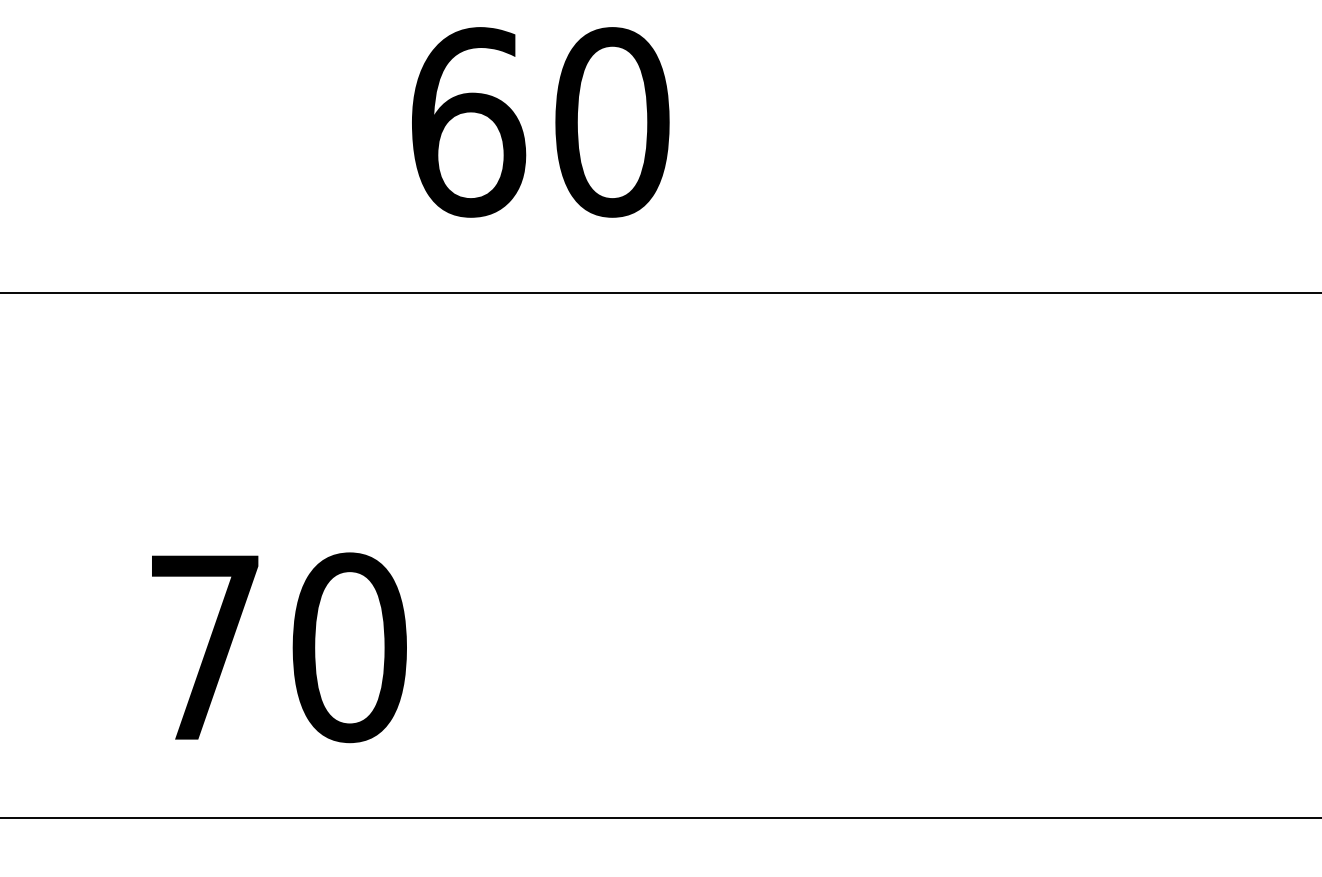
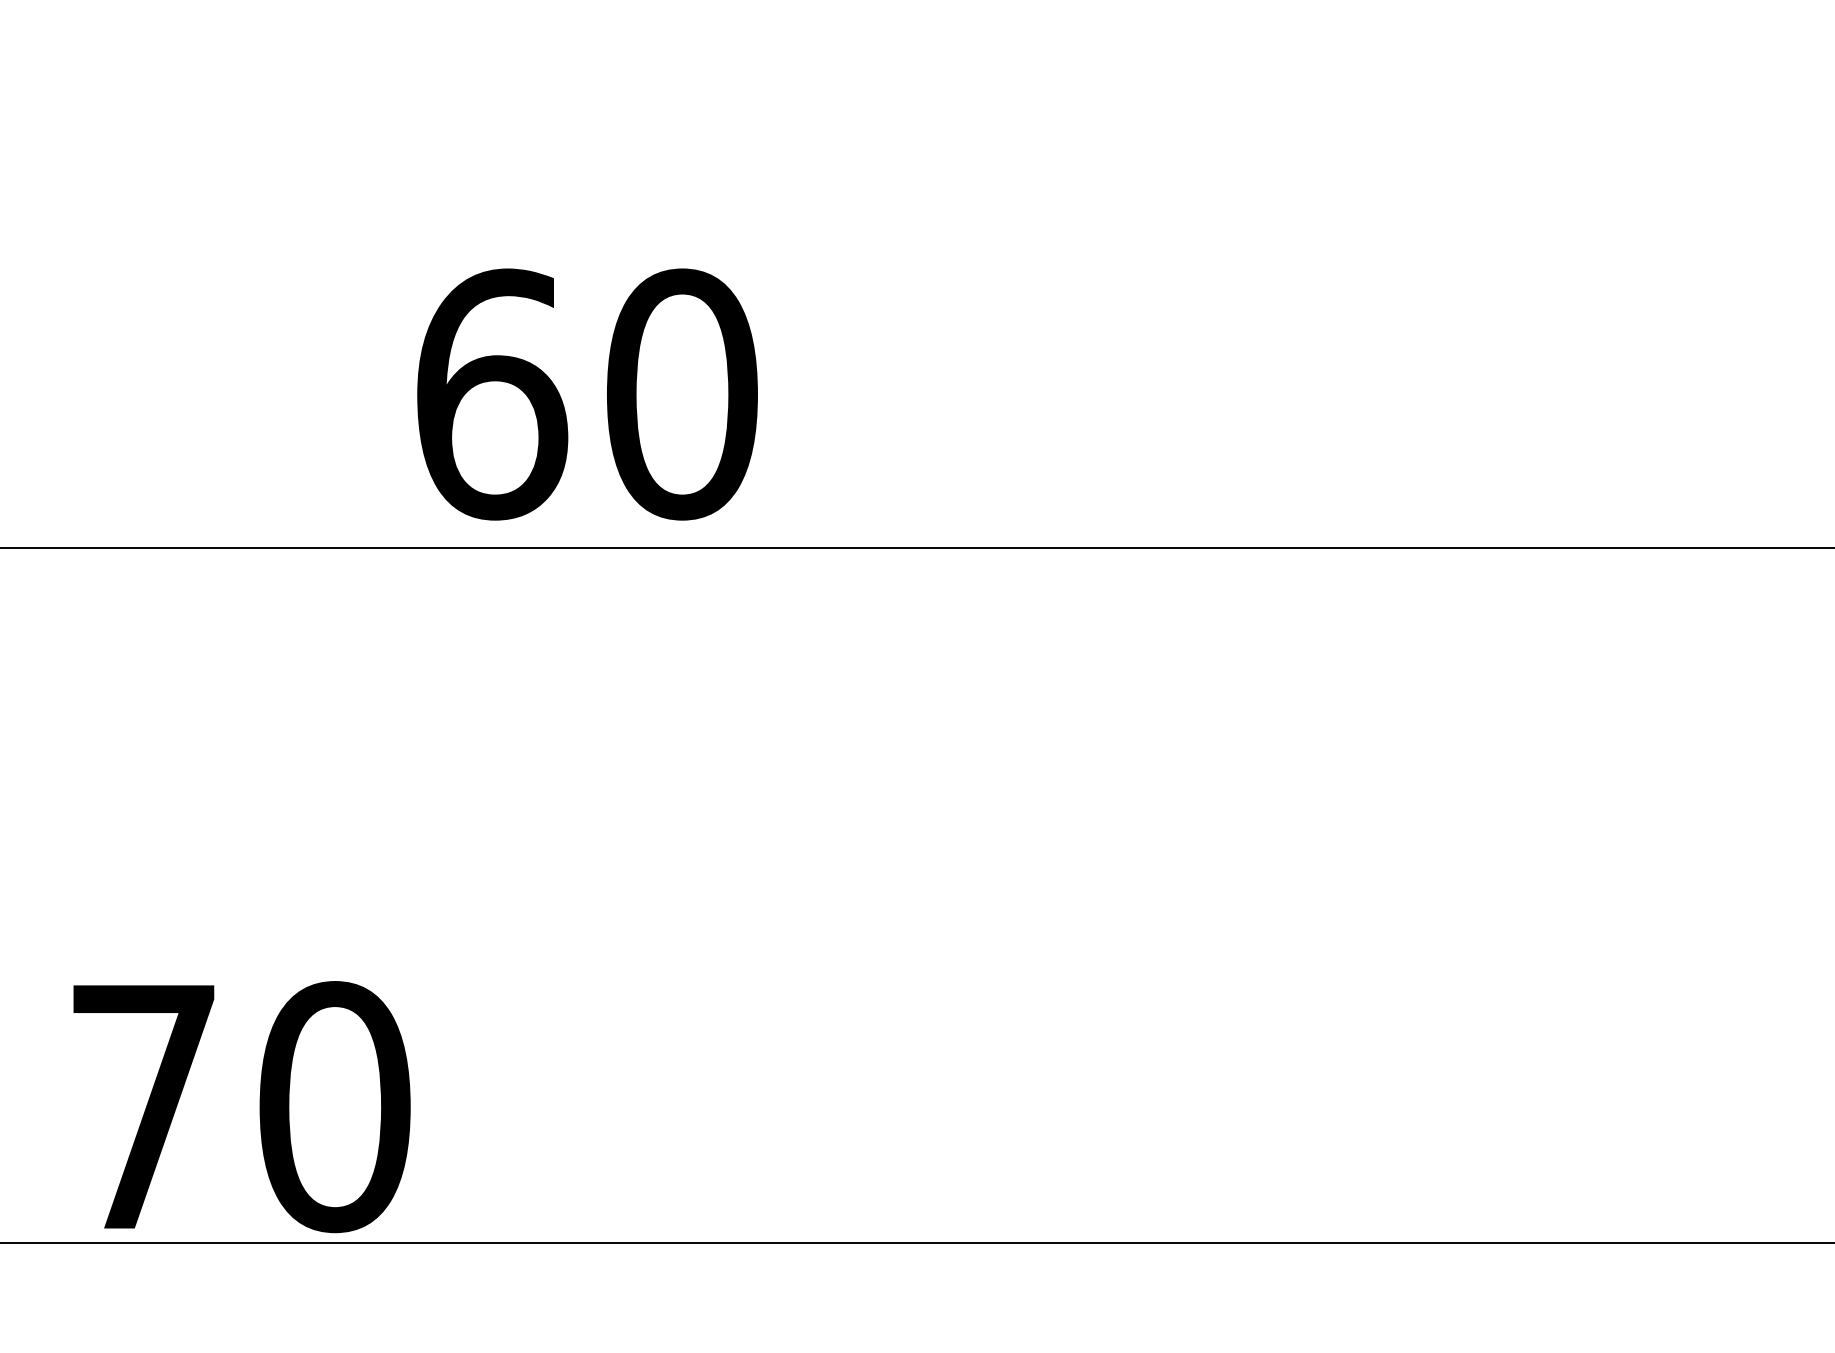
text: (540, 122) -> (587, 394), moved
text: (279, 648) -> (241, 1107), moved

